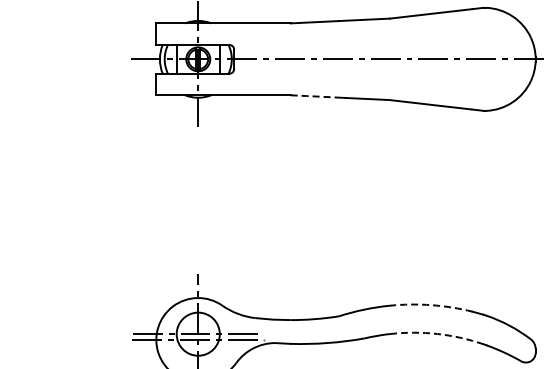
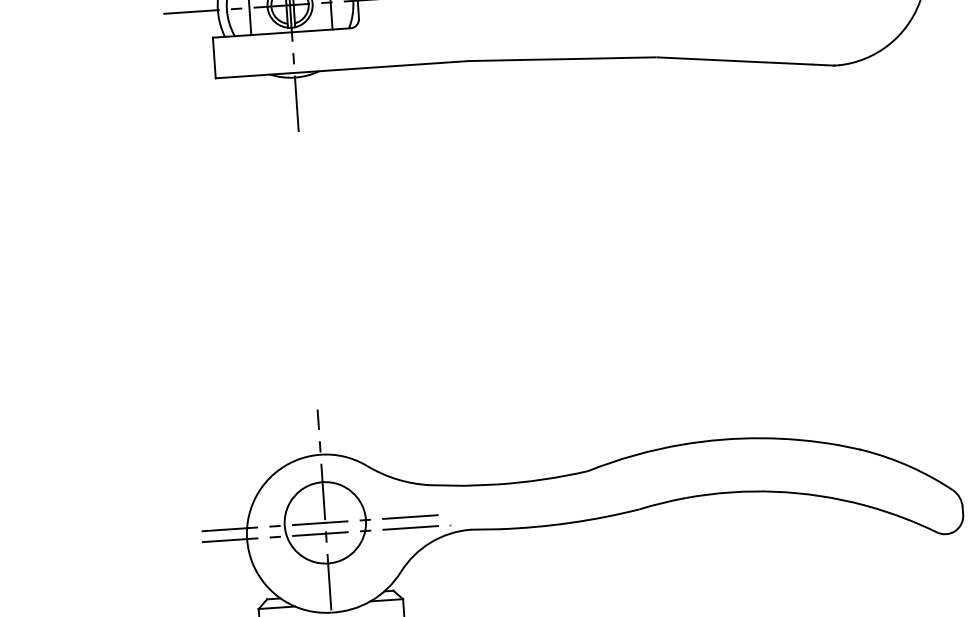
line: (315, 96) -> (515, 60), dashed -> solid
arc: (431, 305) -> (760, 438), dashed -> solid
arc: (437, 334) -> (775, 492), dashed -> solid

